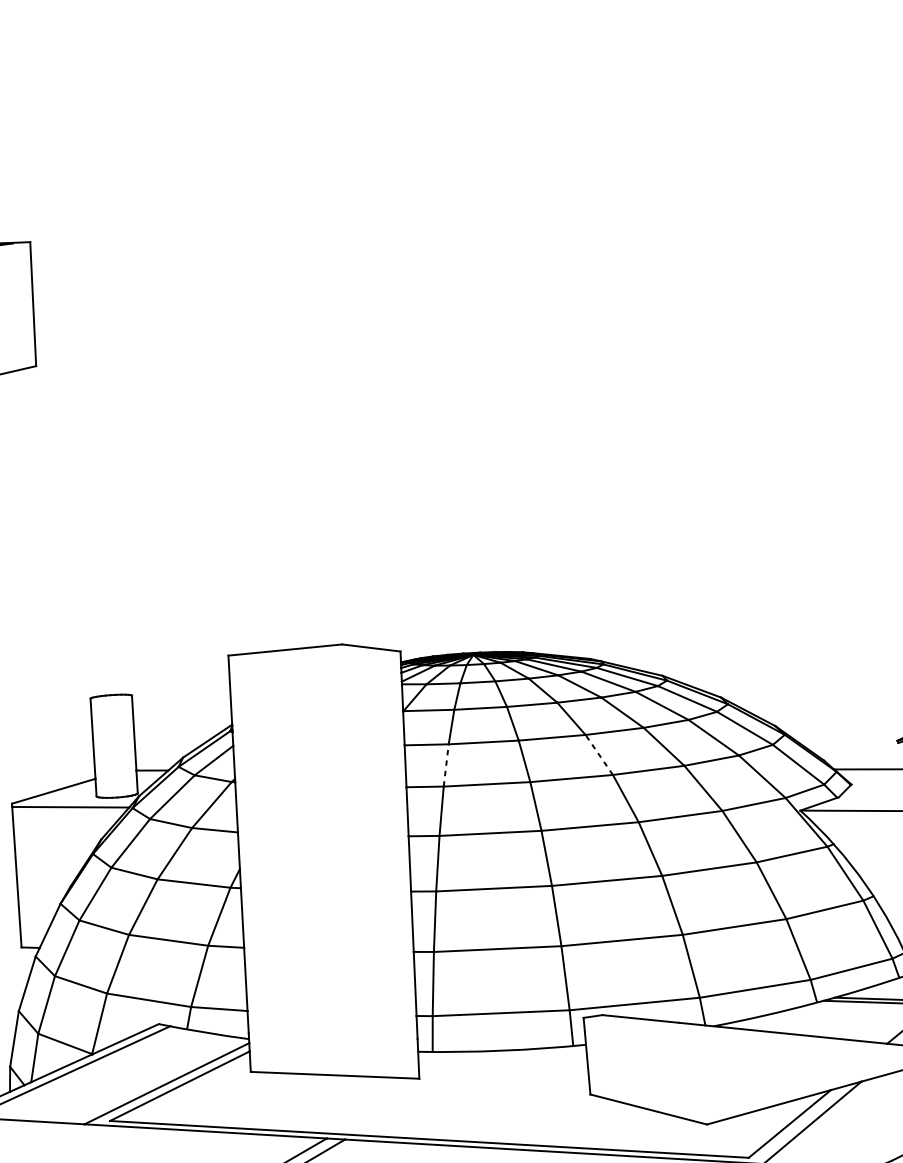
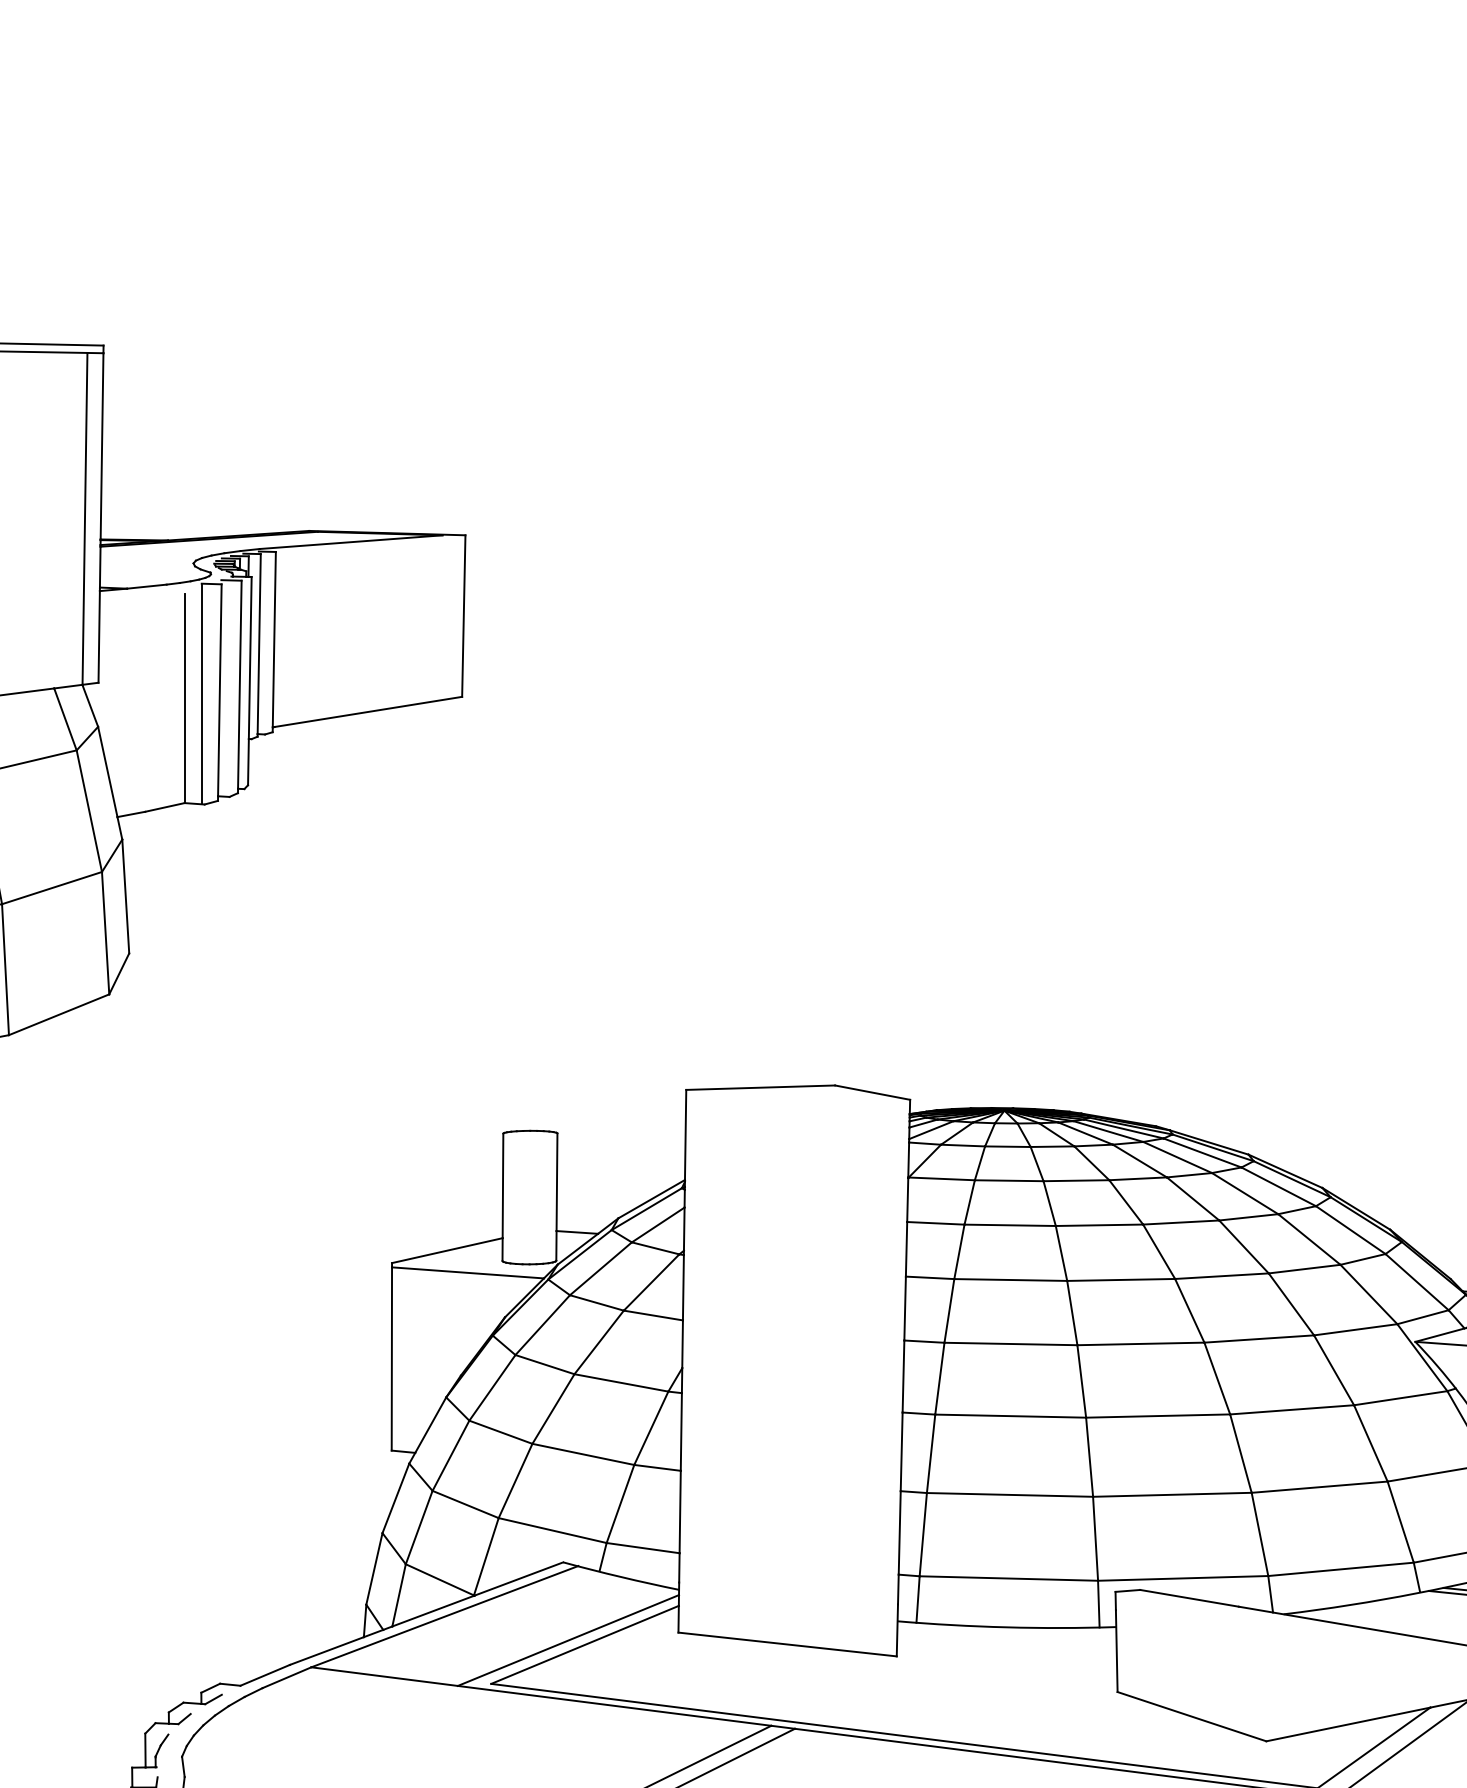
line: (599, 754) -> (1159, 1251), dashed -> solid
line: (446, 765) -> (959, 1251), dashed -> solid

